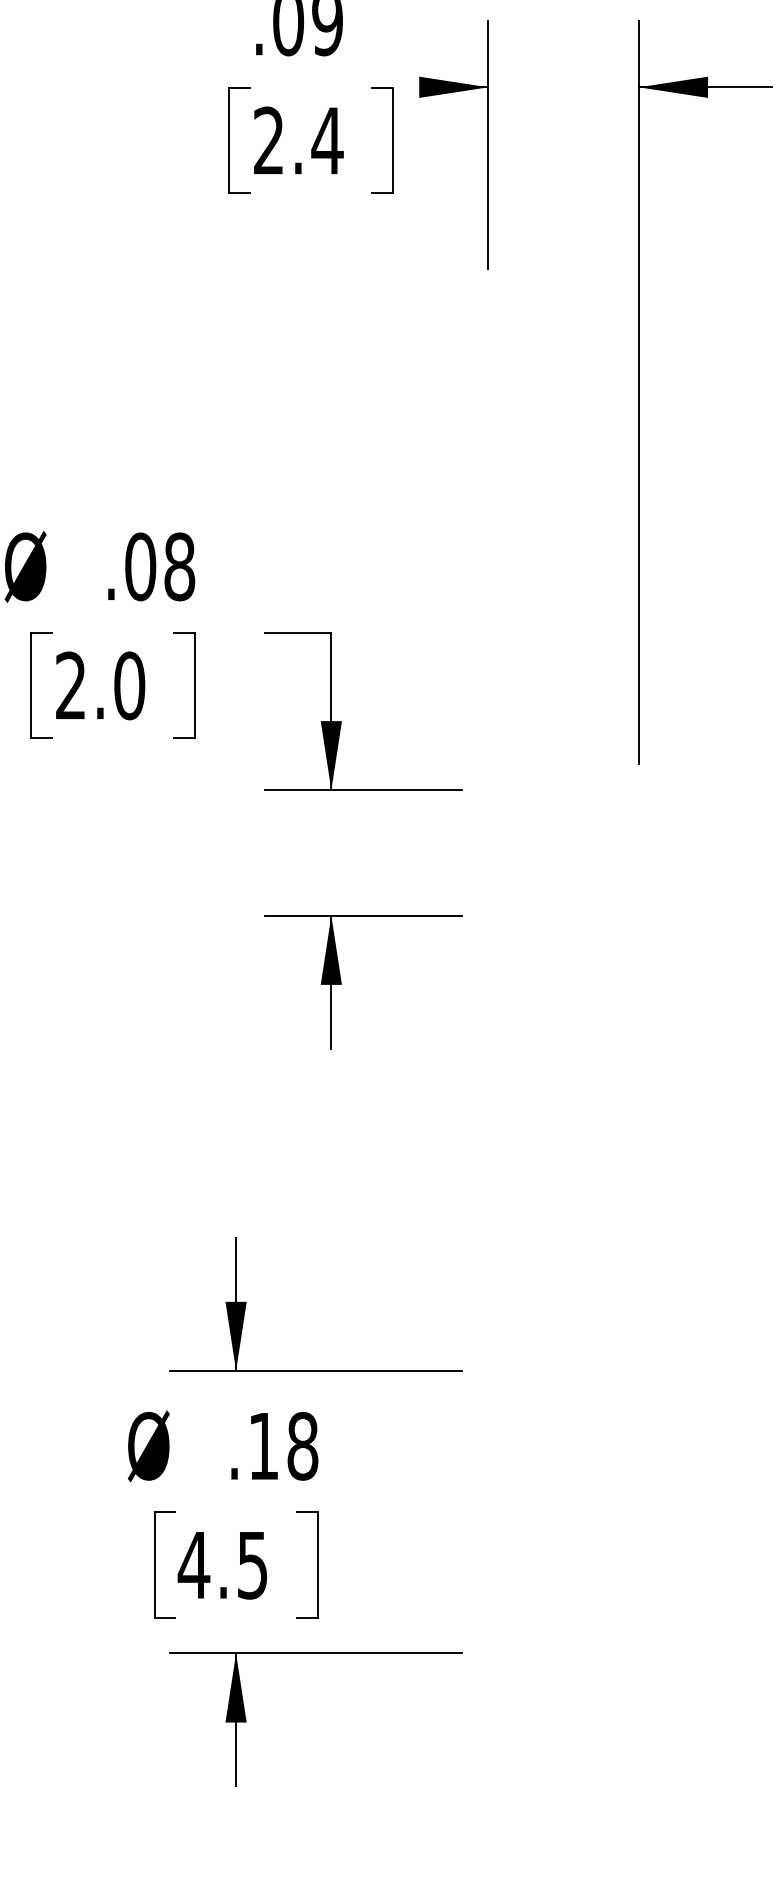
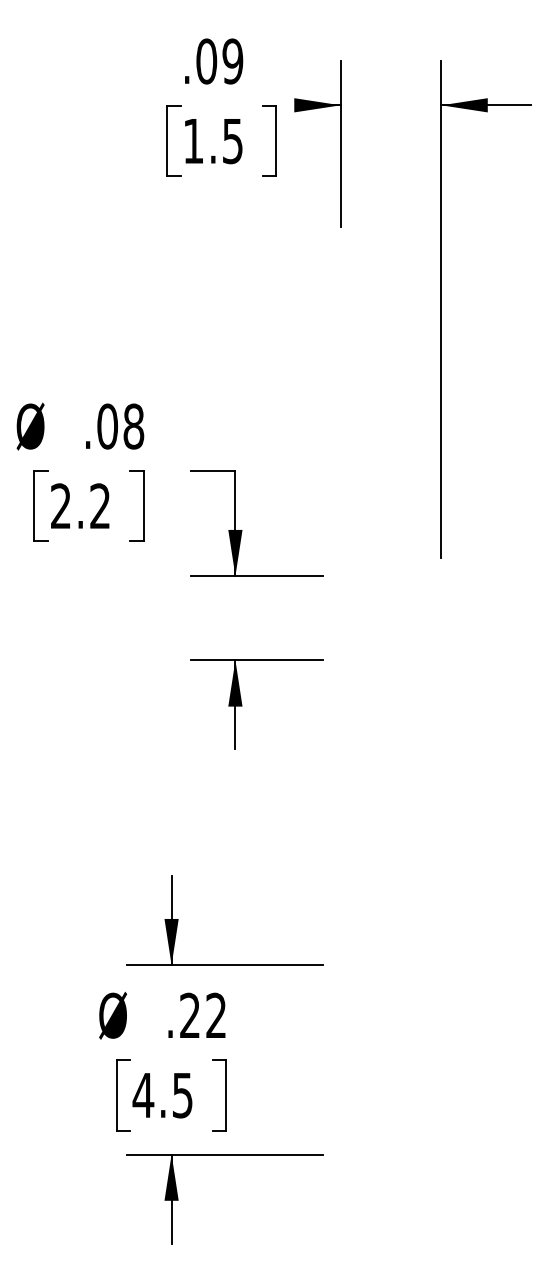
text: (298, 141) -> (213, 141), 2.4 -> 1.5
text: (129, 686) -> (100, 506), 2.0 -> 2.2
text: (283, 1445) -> (203, 1015), .18 -> .22

